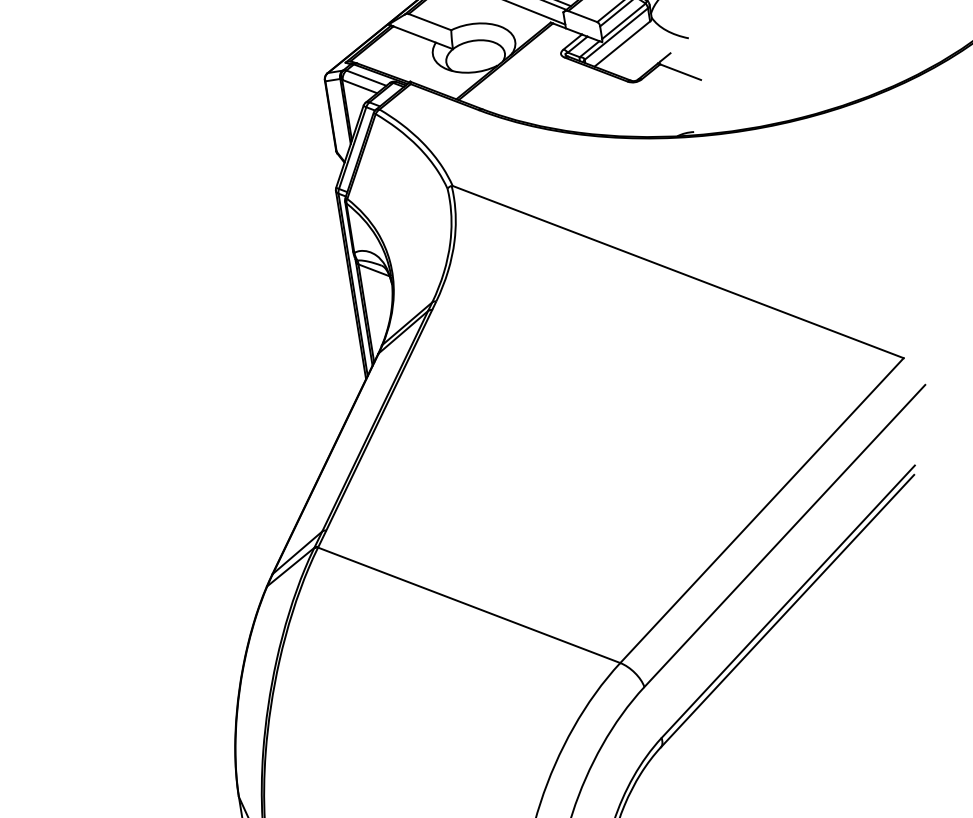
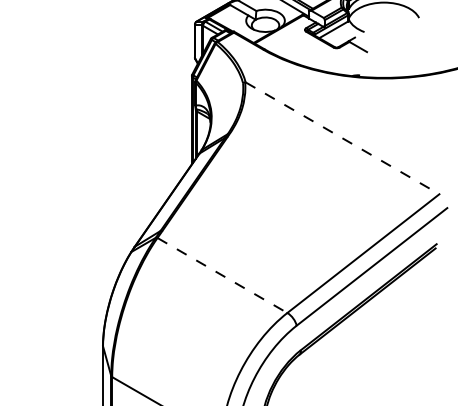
line: (678, 272) -> (342, 138), solid -> dashed
line: (469, 605) -> (222, 275), solid -> dashed

